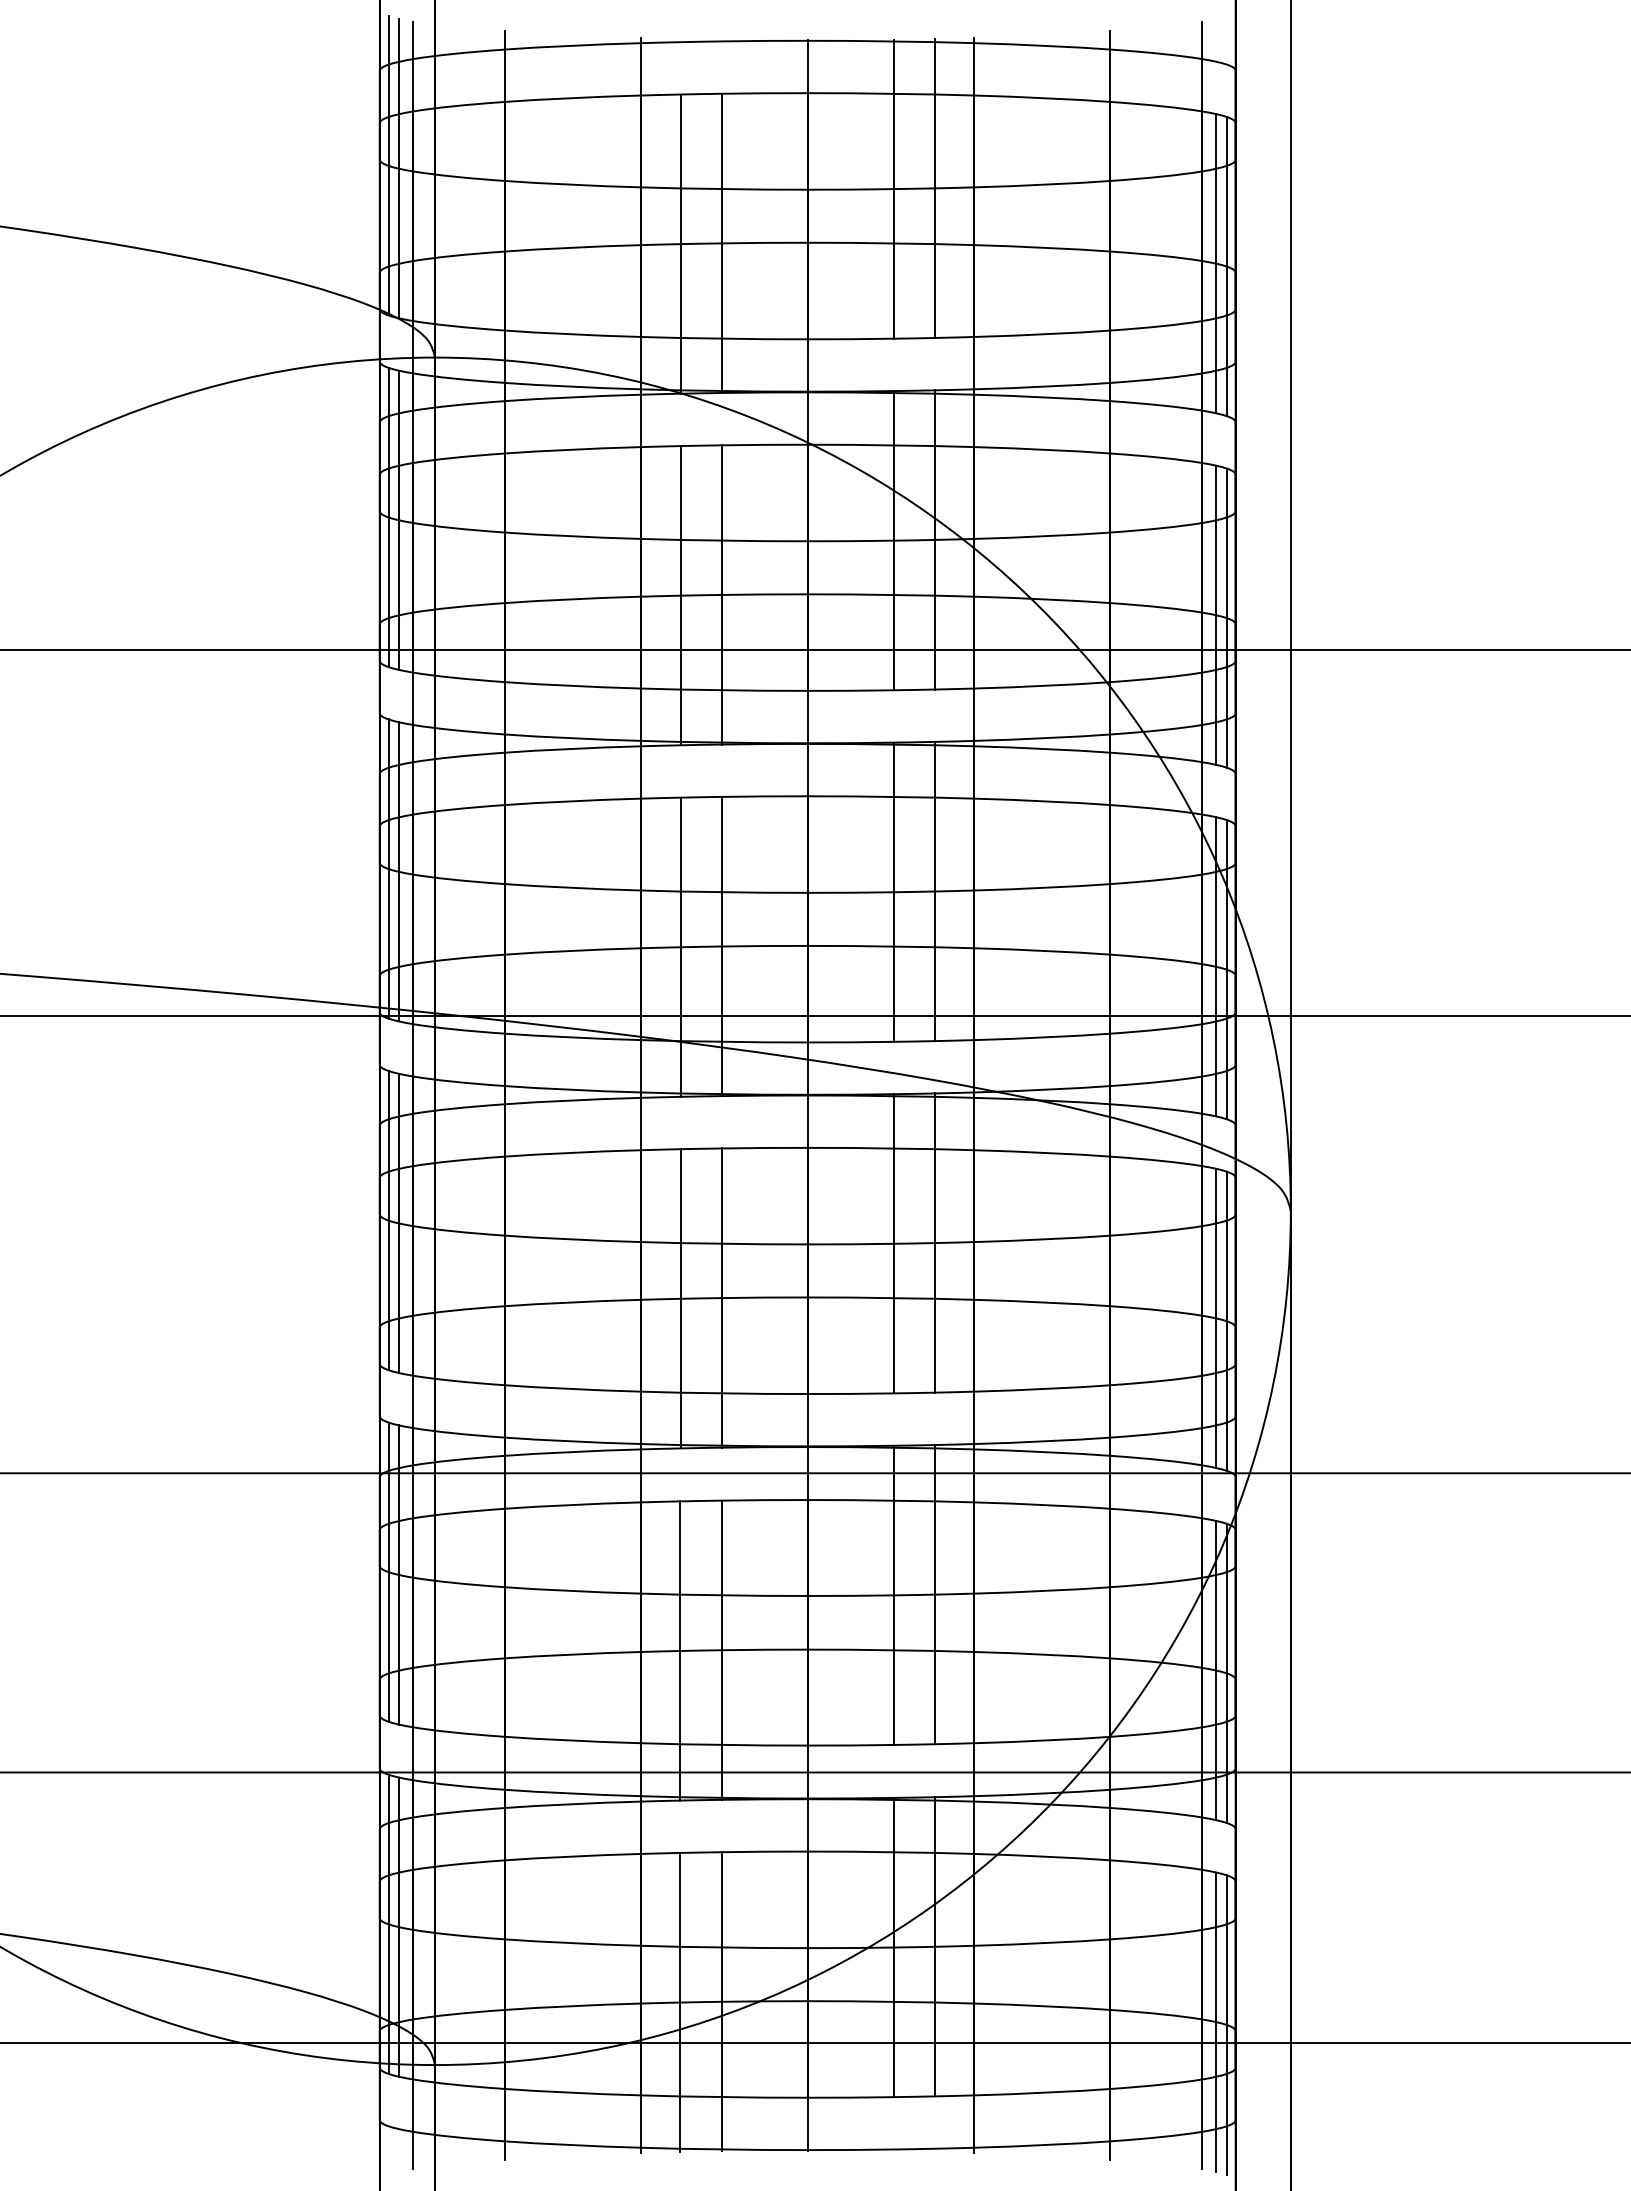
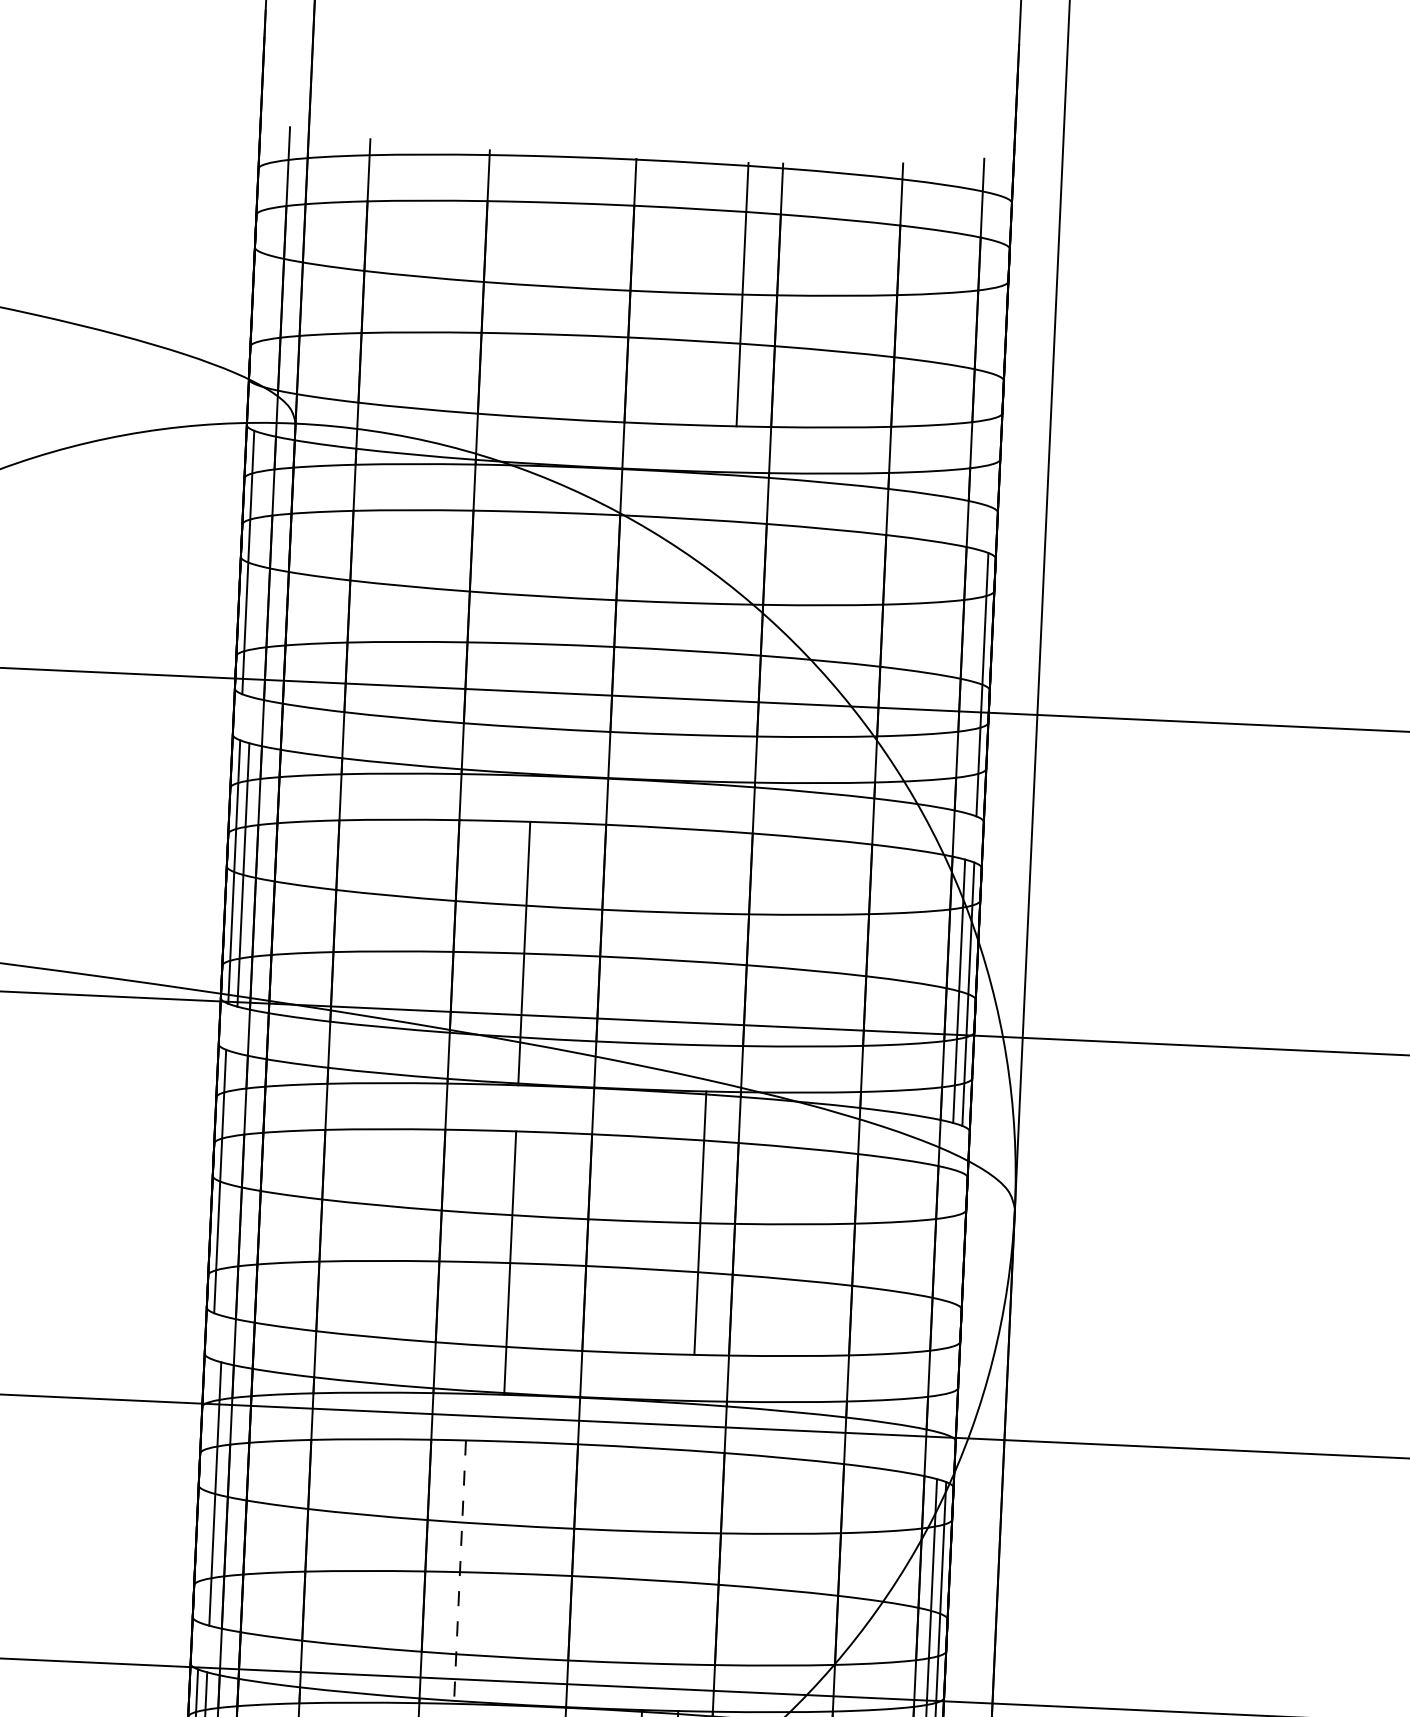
line: (388, 165) -> (262, 252), removed
line: (399, 168) -> (271, 255), removed
line: (893, 188) -> (705, 293), removed
line: (680, 243) -> (516, 333), removed
line: (721, 243) -> (552, 334), removed
line: (1216, 263) -> (987, 372), removed
line: (1226, 266) -> (996, 375), removed
line: (399, 519) -> (257, 564), removed
line: (934, 539) -> (728, 603), removed
line: (893, 540) -> (691, 603), removed
line: (721, 594) -> (538, 643), removed
line: (680, 595) -> (502, 642), removed
line: (1216, 614) -> (973, 681), removed
line: (893, 891) -> (677, 912), removed
line: (934, 891) -> (713, 913), removed
line: (680, 946) -> (488, 951), removed
line: (399, 1223) -> (229, 1184), removed
line: (893, 1243) -> (663, 1221), removed
line: (680, 1298) -> (474, 1261), removed
line: (1216, 1318) -> (945, 1300), removed
line: (1226, 1320) -> (953, 1303), removed
line: (388, 1571) -> (206, 1490), removed
line: (893, 1594) -> (649, 1530), removed
line: (934, 1594) -> (685, 1532), removed
line: (721, 1649) -> (496, 1572), removed
line: (680, 1650) -> (460, 1571), solid -> dashed

